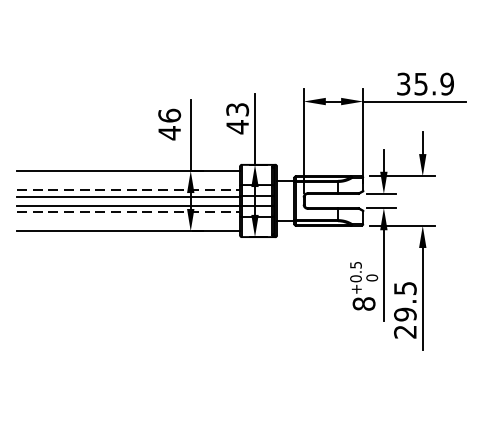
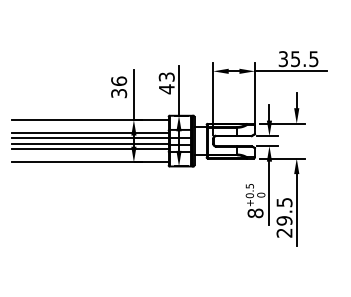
text: (446, 83) -> (313, 58), 35.9 -> 35.5
text: (170, 133) -> (119, 93), 46 -> 36
line: (128, 190) -> (90, 133), dashed -> solid
line: (128, 211) -> (90, 148), dashed -> solid

